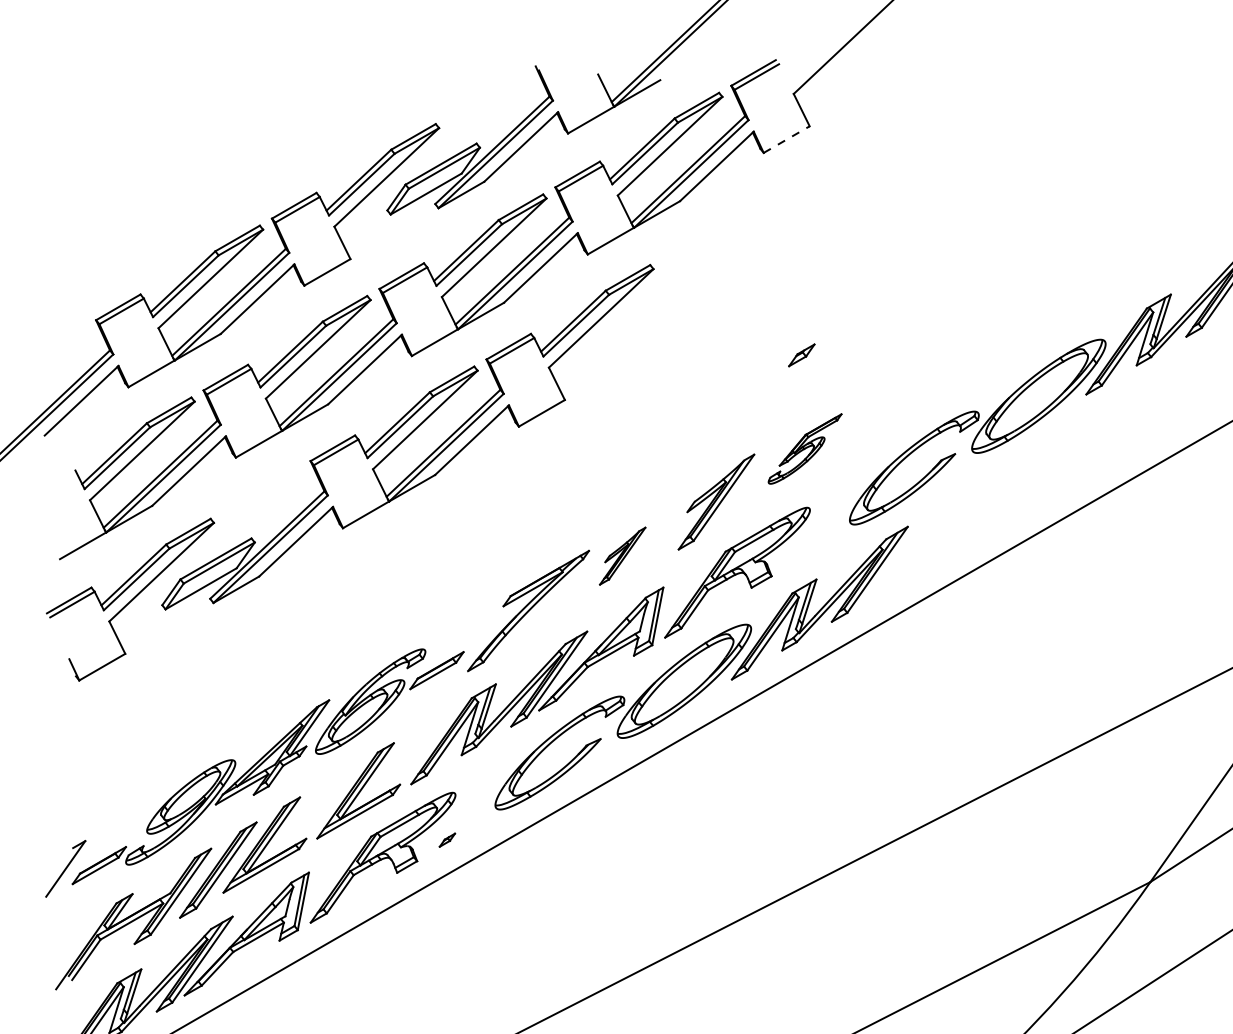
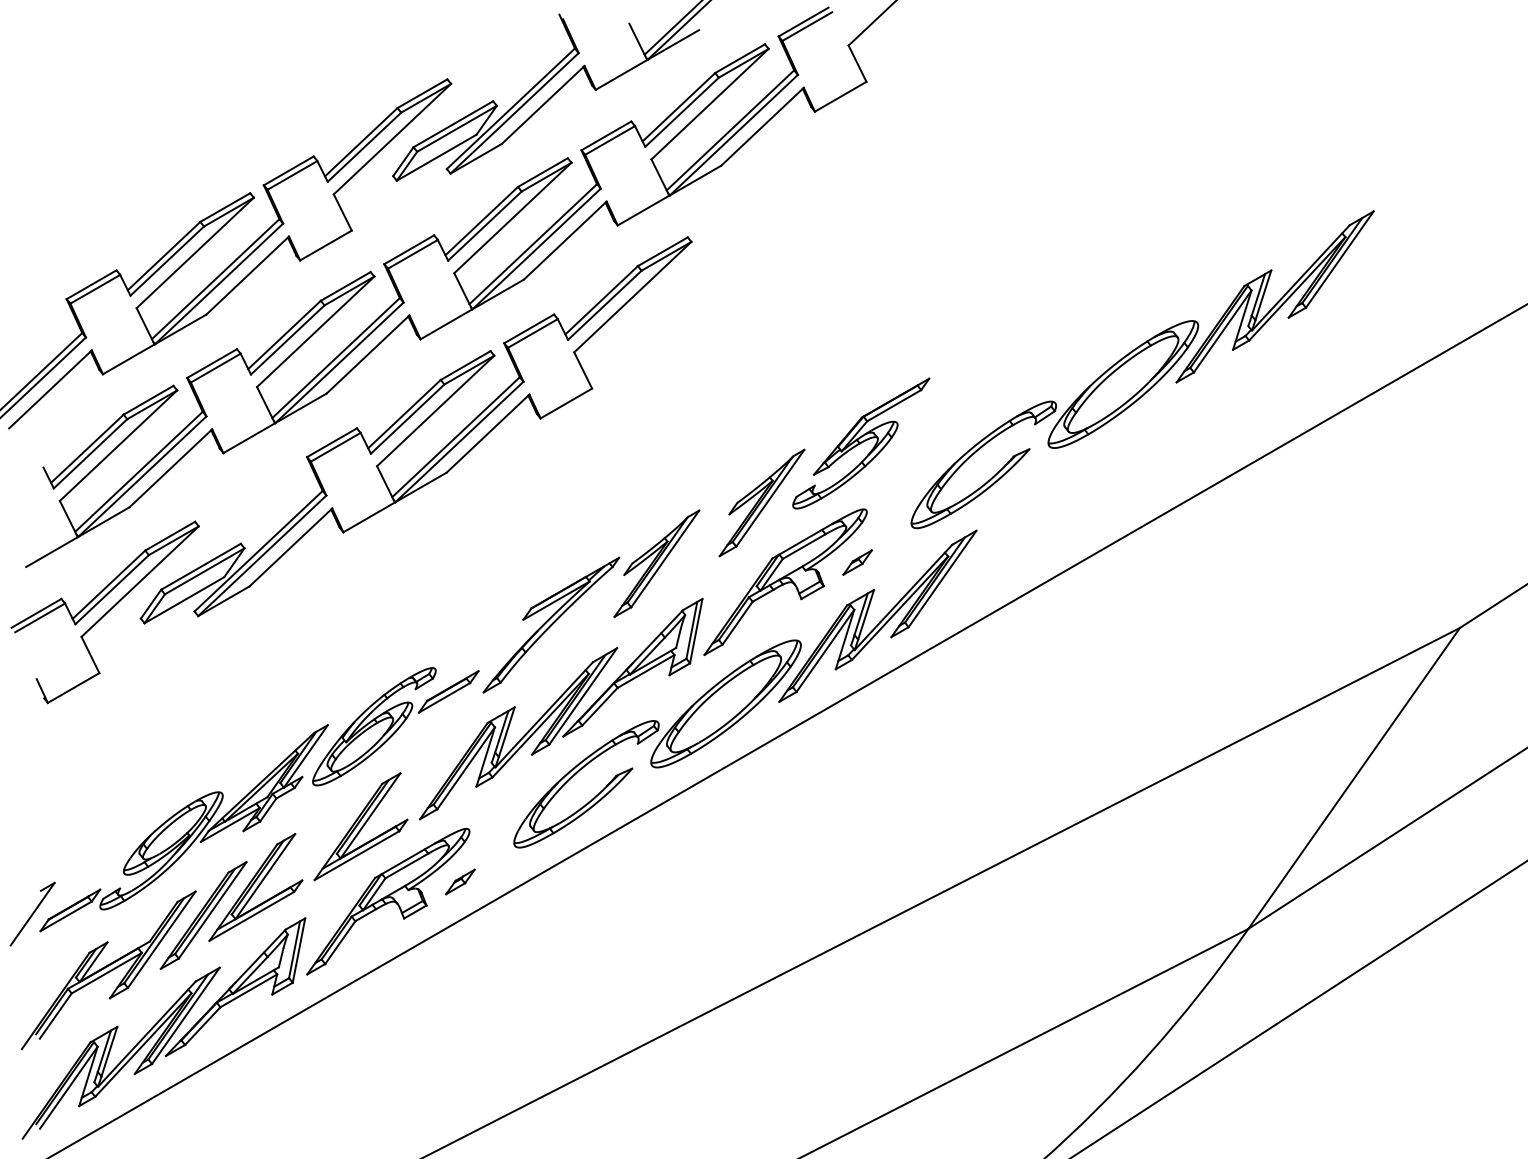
line: (786, 139) -> (840, 96), dashed -> solid
part: (801, 355) -> (857, 562), moved
part: (805, 448) -> (861, 443), size x1.67
part: (622, 556) -> (656, 563), size x1.67
part: (447, 839) -> (460, 881), size x1.67

